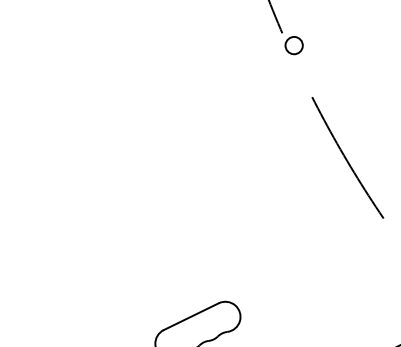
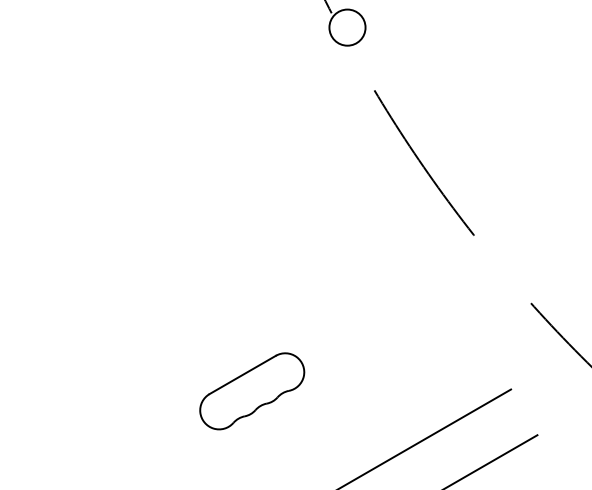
circle: (294, 45) -> (347, 27), size x1.67

